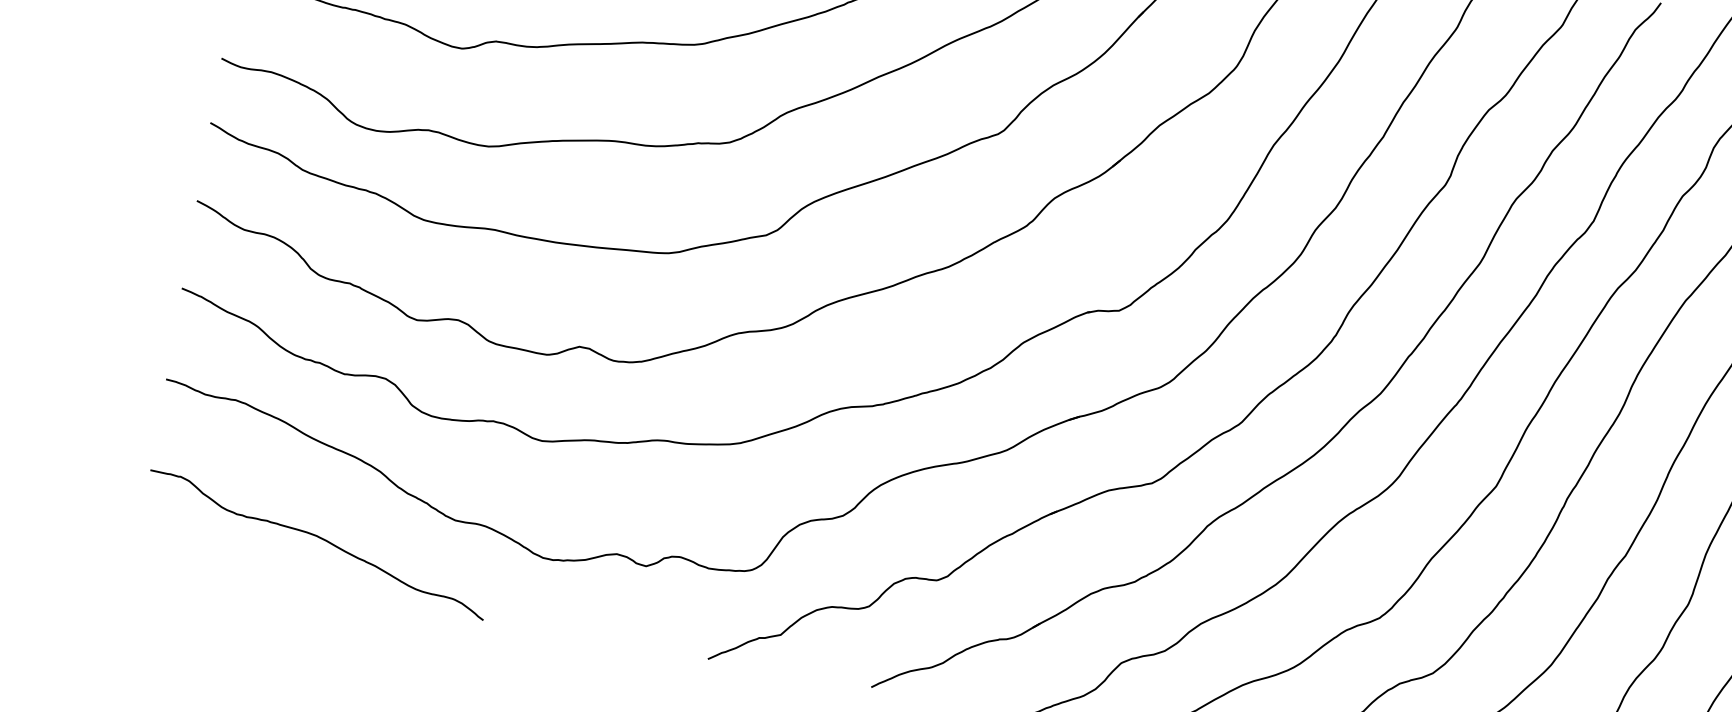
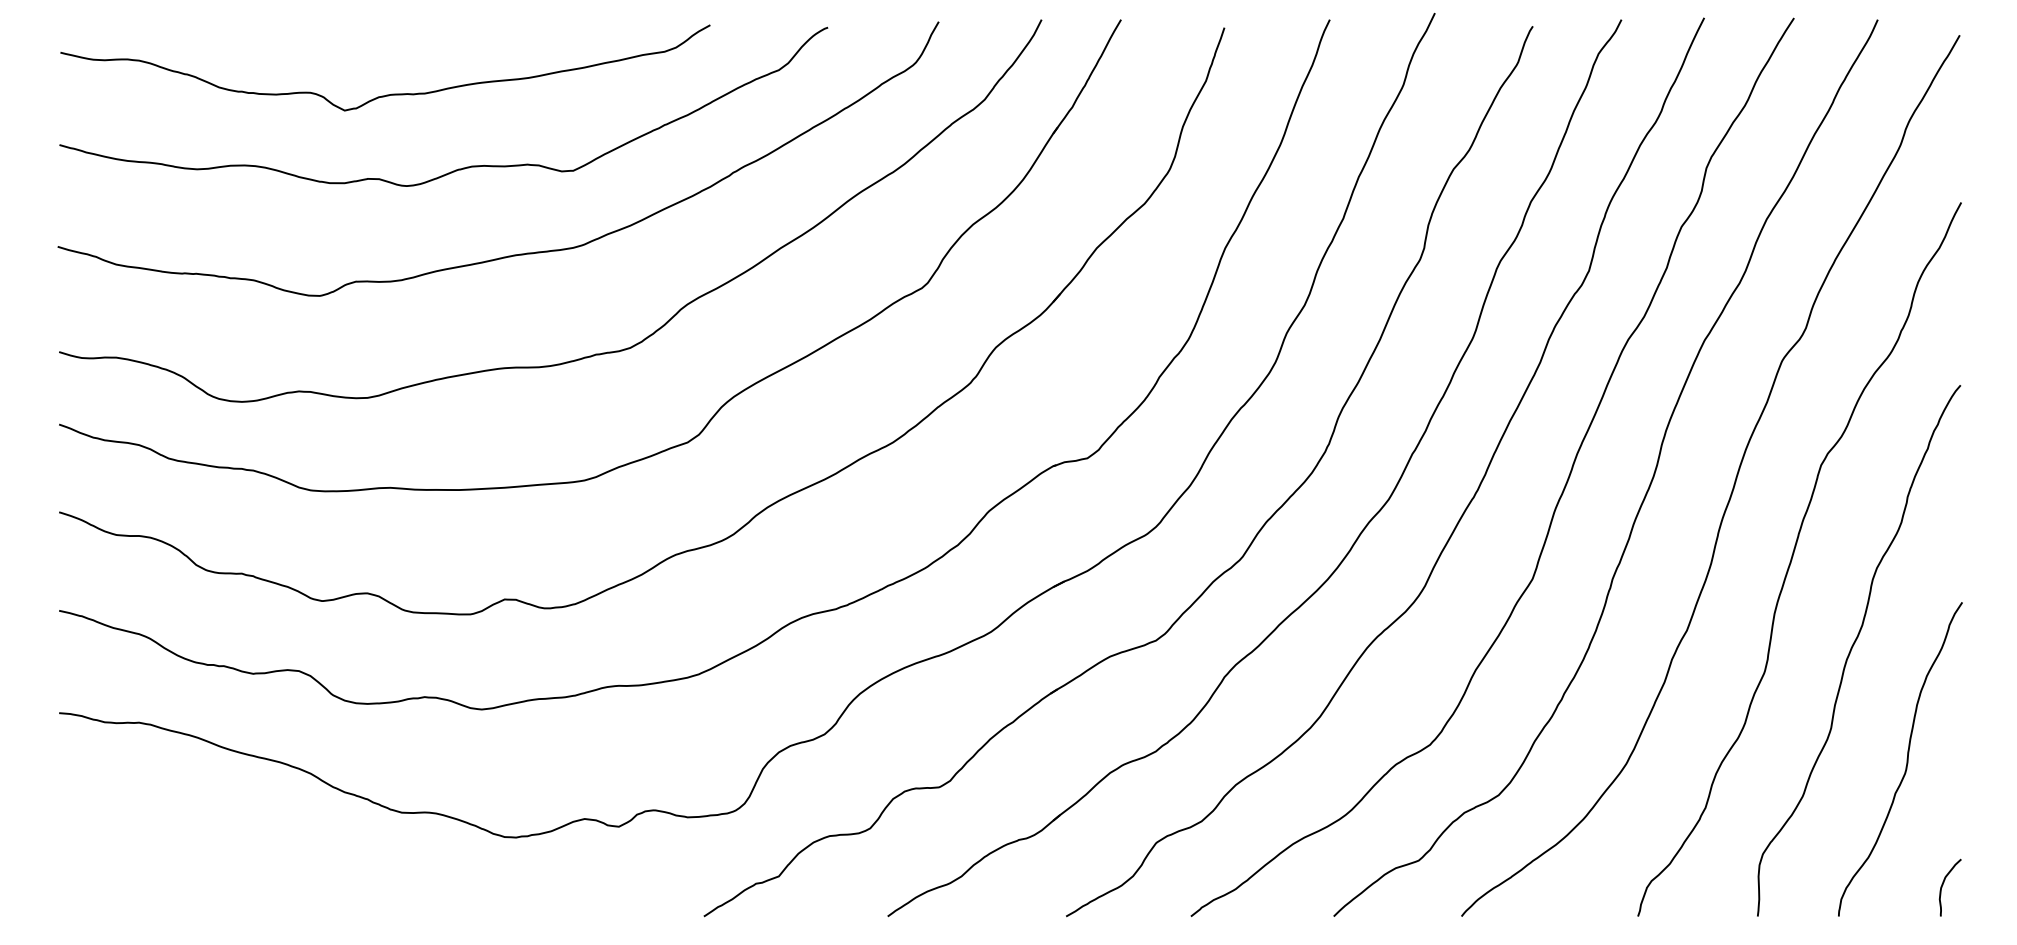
curve: (320, 539) -> (257, 858), removed

